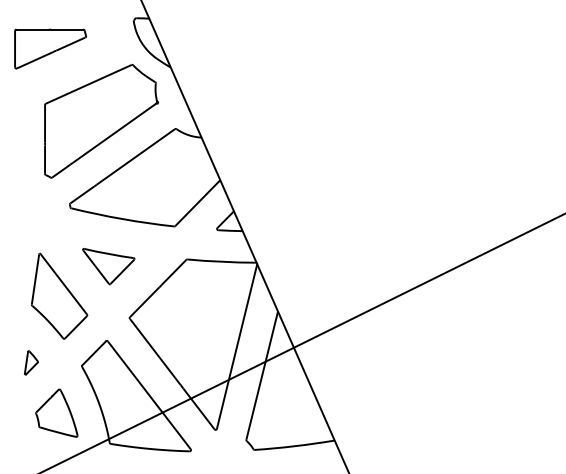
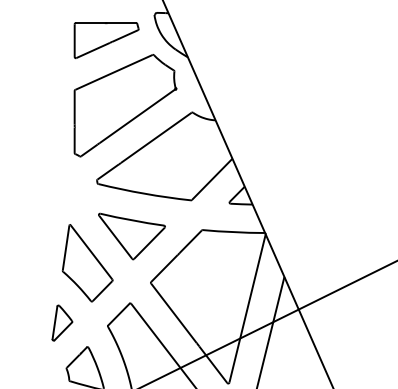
part: (50, 48) -> (106, 40), moved
part: (108, 266) -> (131, 236), size x1.43
part: (31, 362) -> (62, 322), size x1.67

